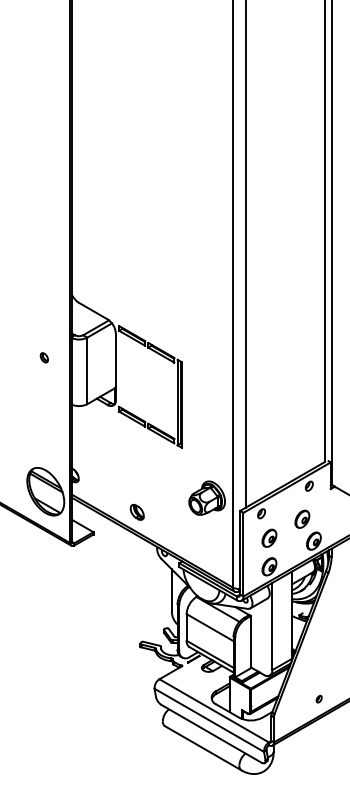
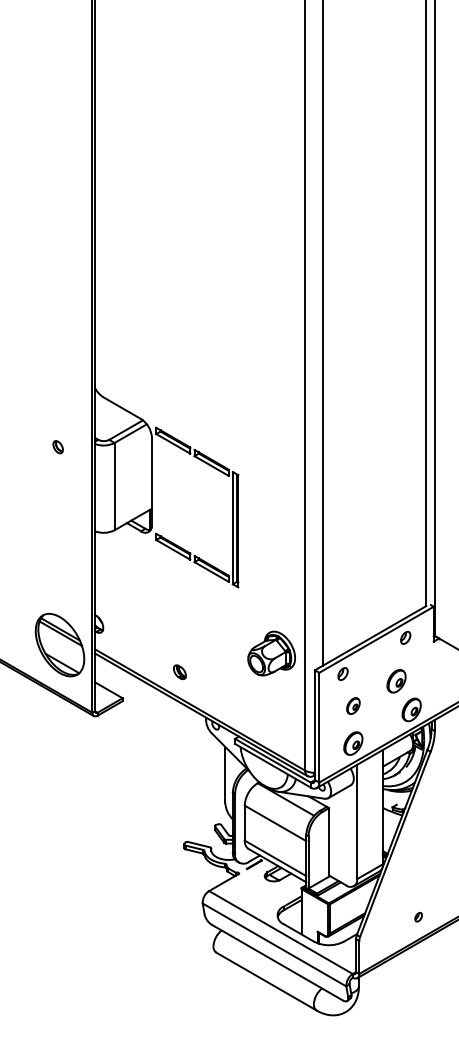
part: (43, 357) -> (57, 446), moved
part: (136, 512) -> (179, 672), size x0.7
part: (269, 537) -> (353, 705), size x0.7

